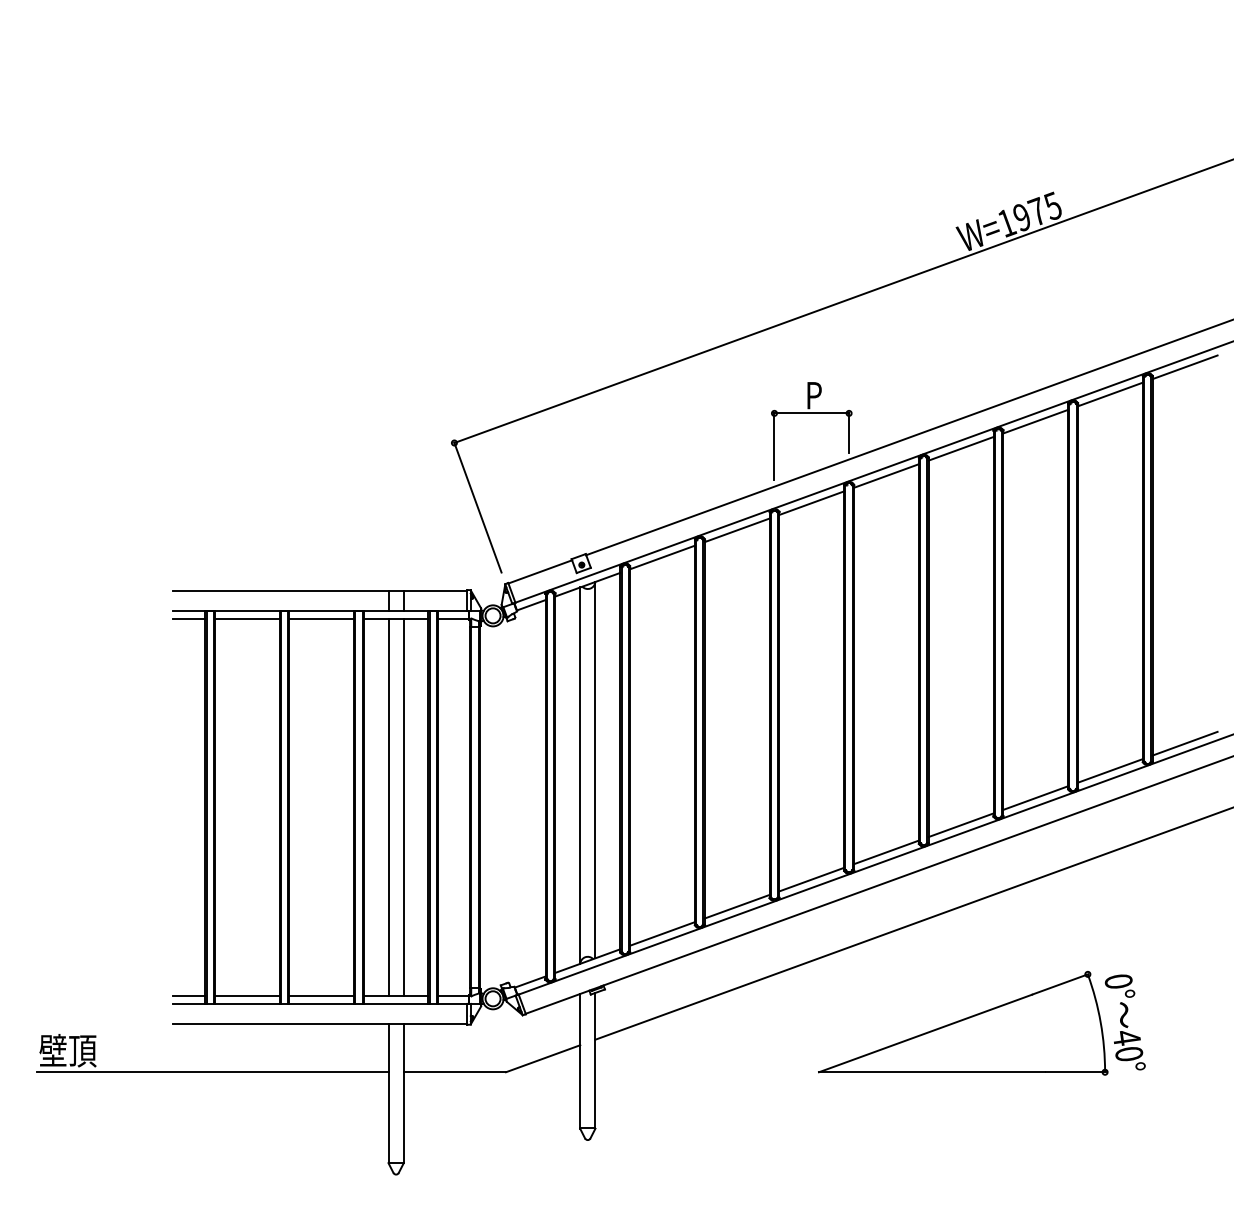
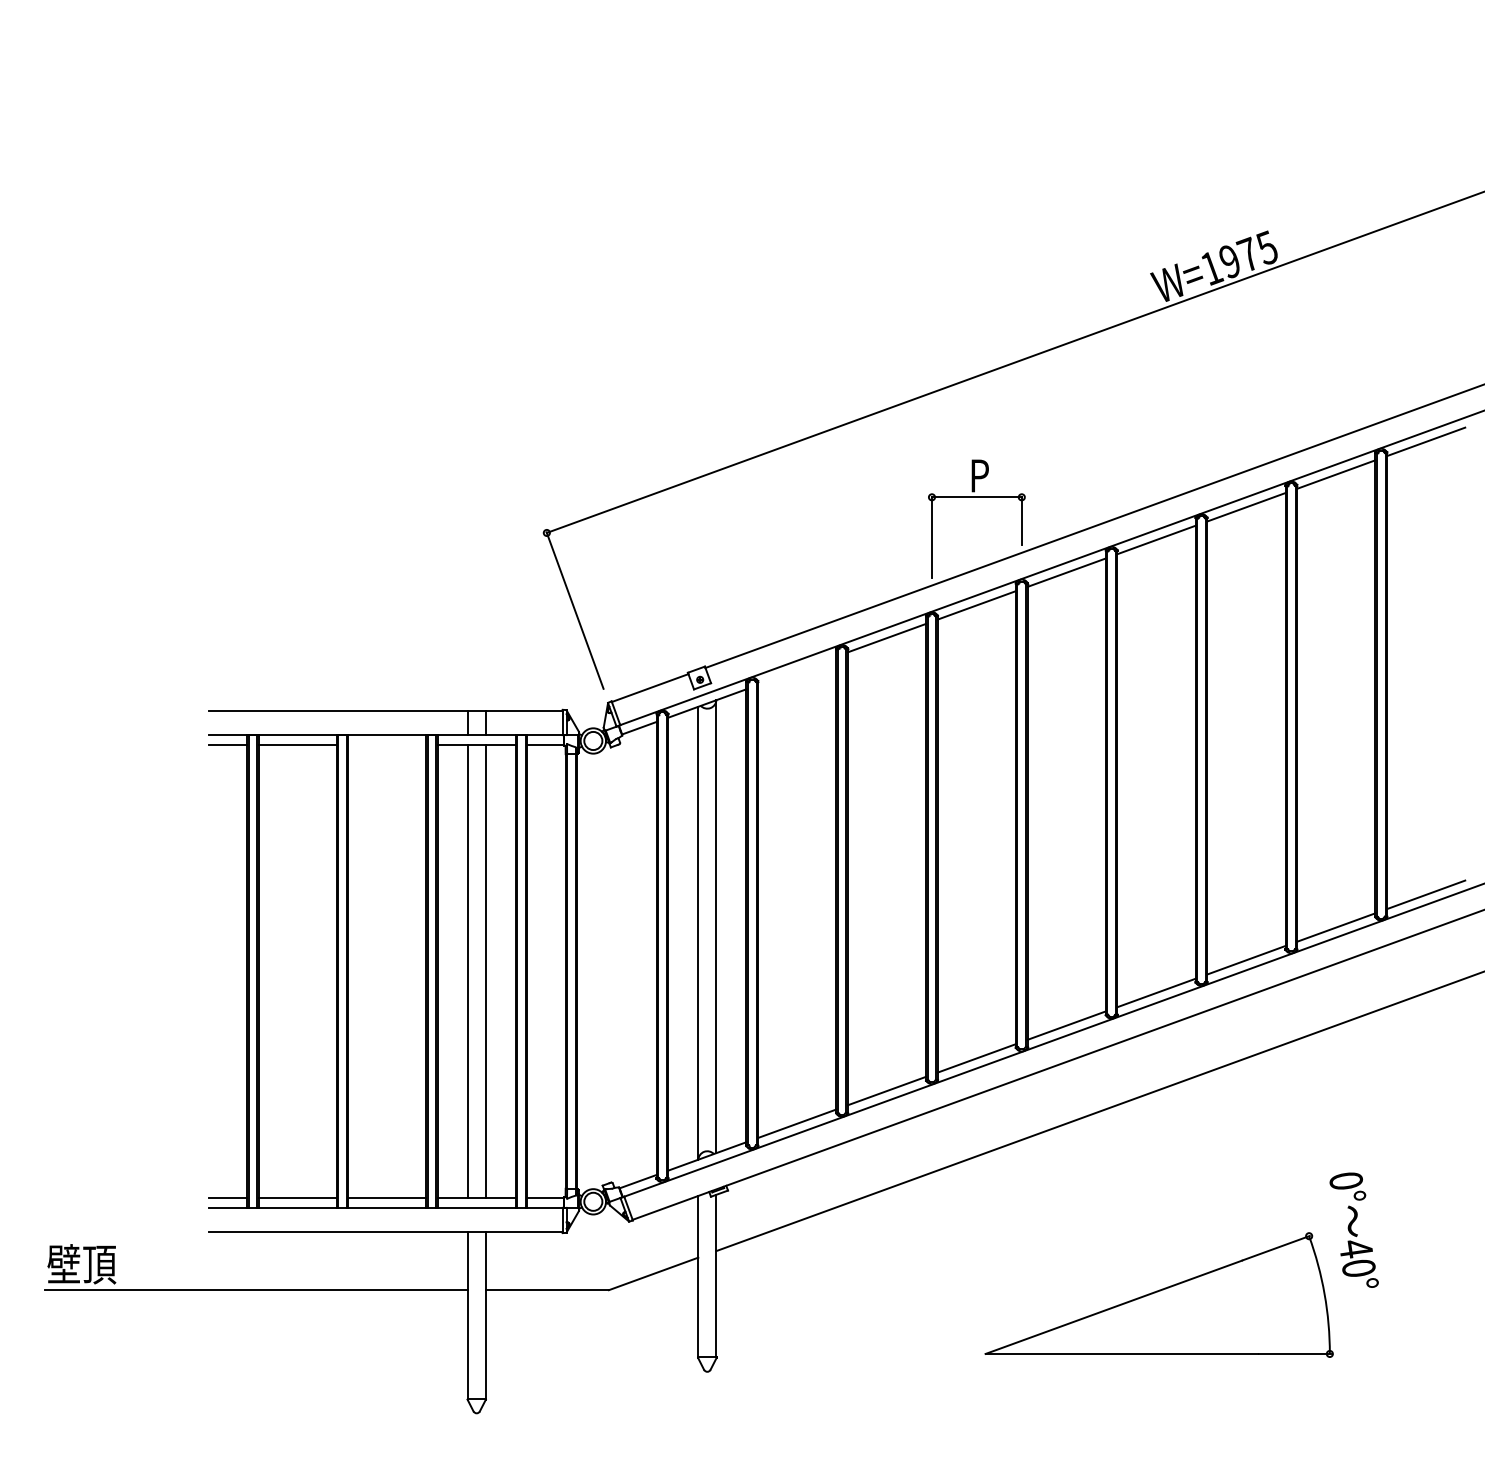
line: (661, 557) -> (796, 670), removed
line: (321, 619) -> (386, 745), removed
part: (963, 1023) -> (1159, 1295), moved

